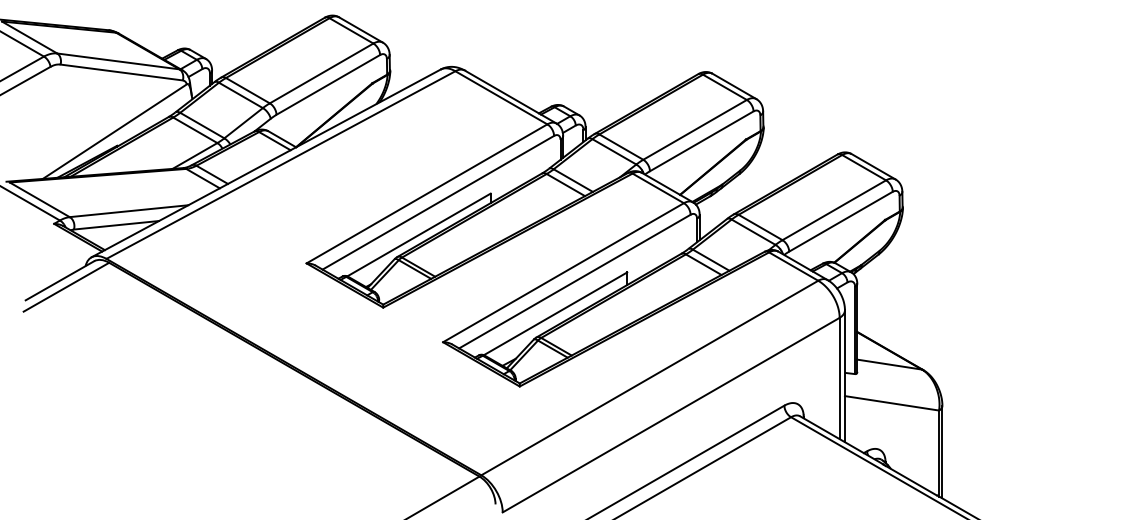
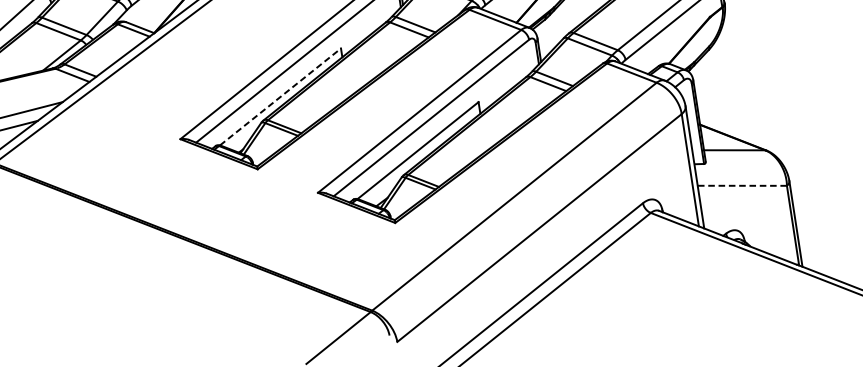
line: (419, 234) -> (280, 96), solid -> dashed
line: (892, 403) -> (742, 185), solid -> dashed

